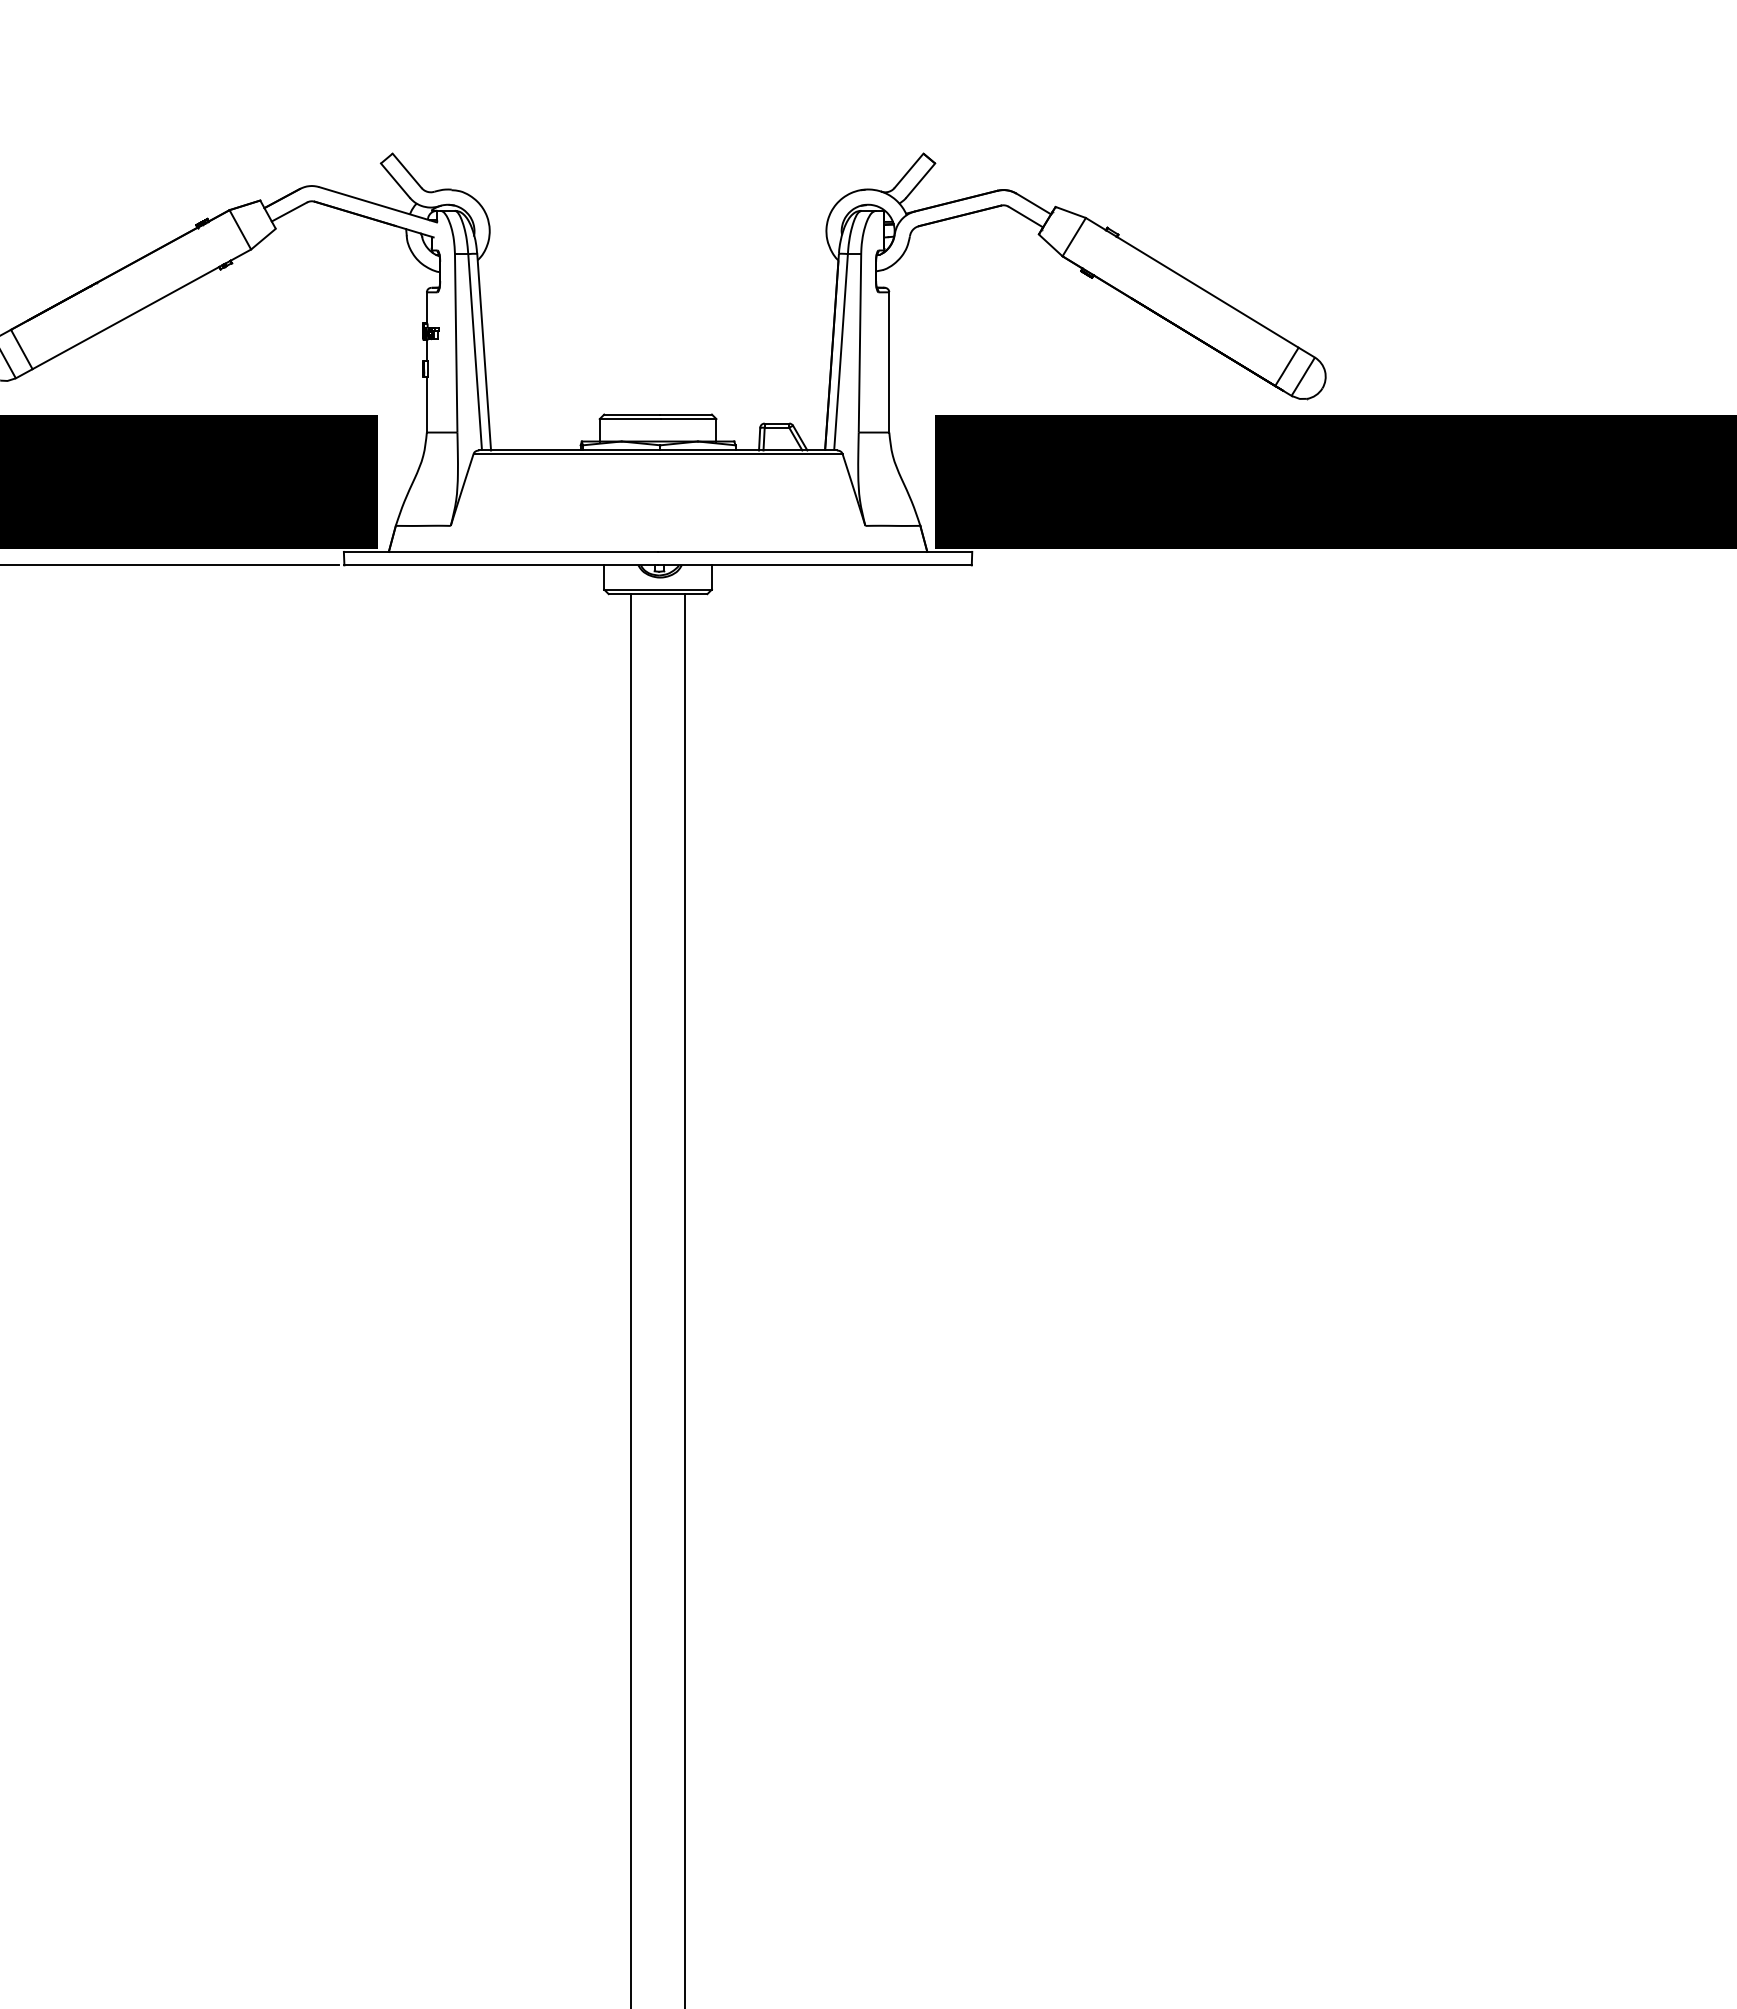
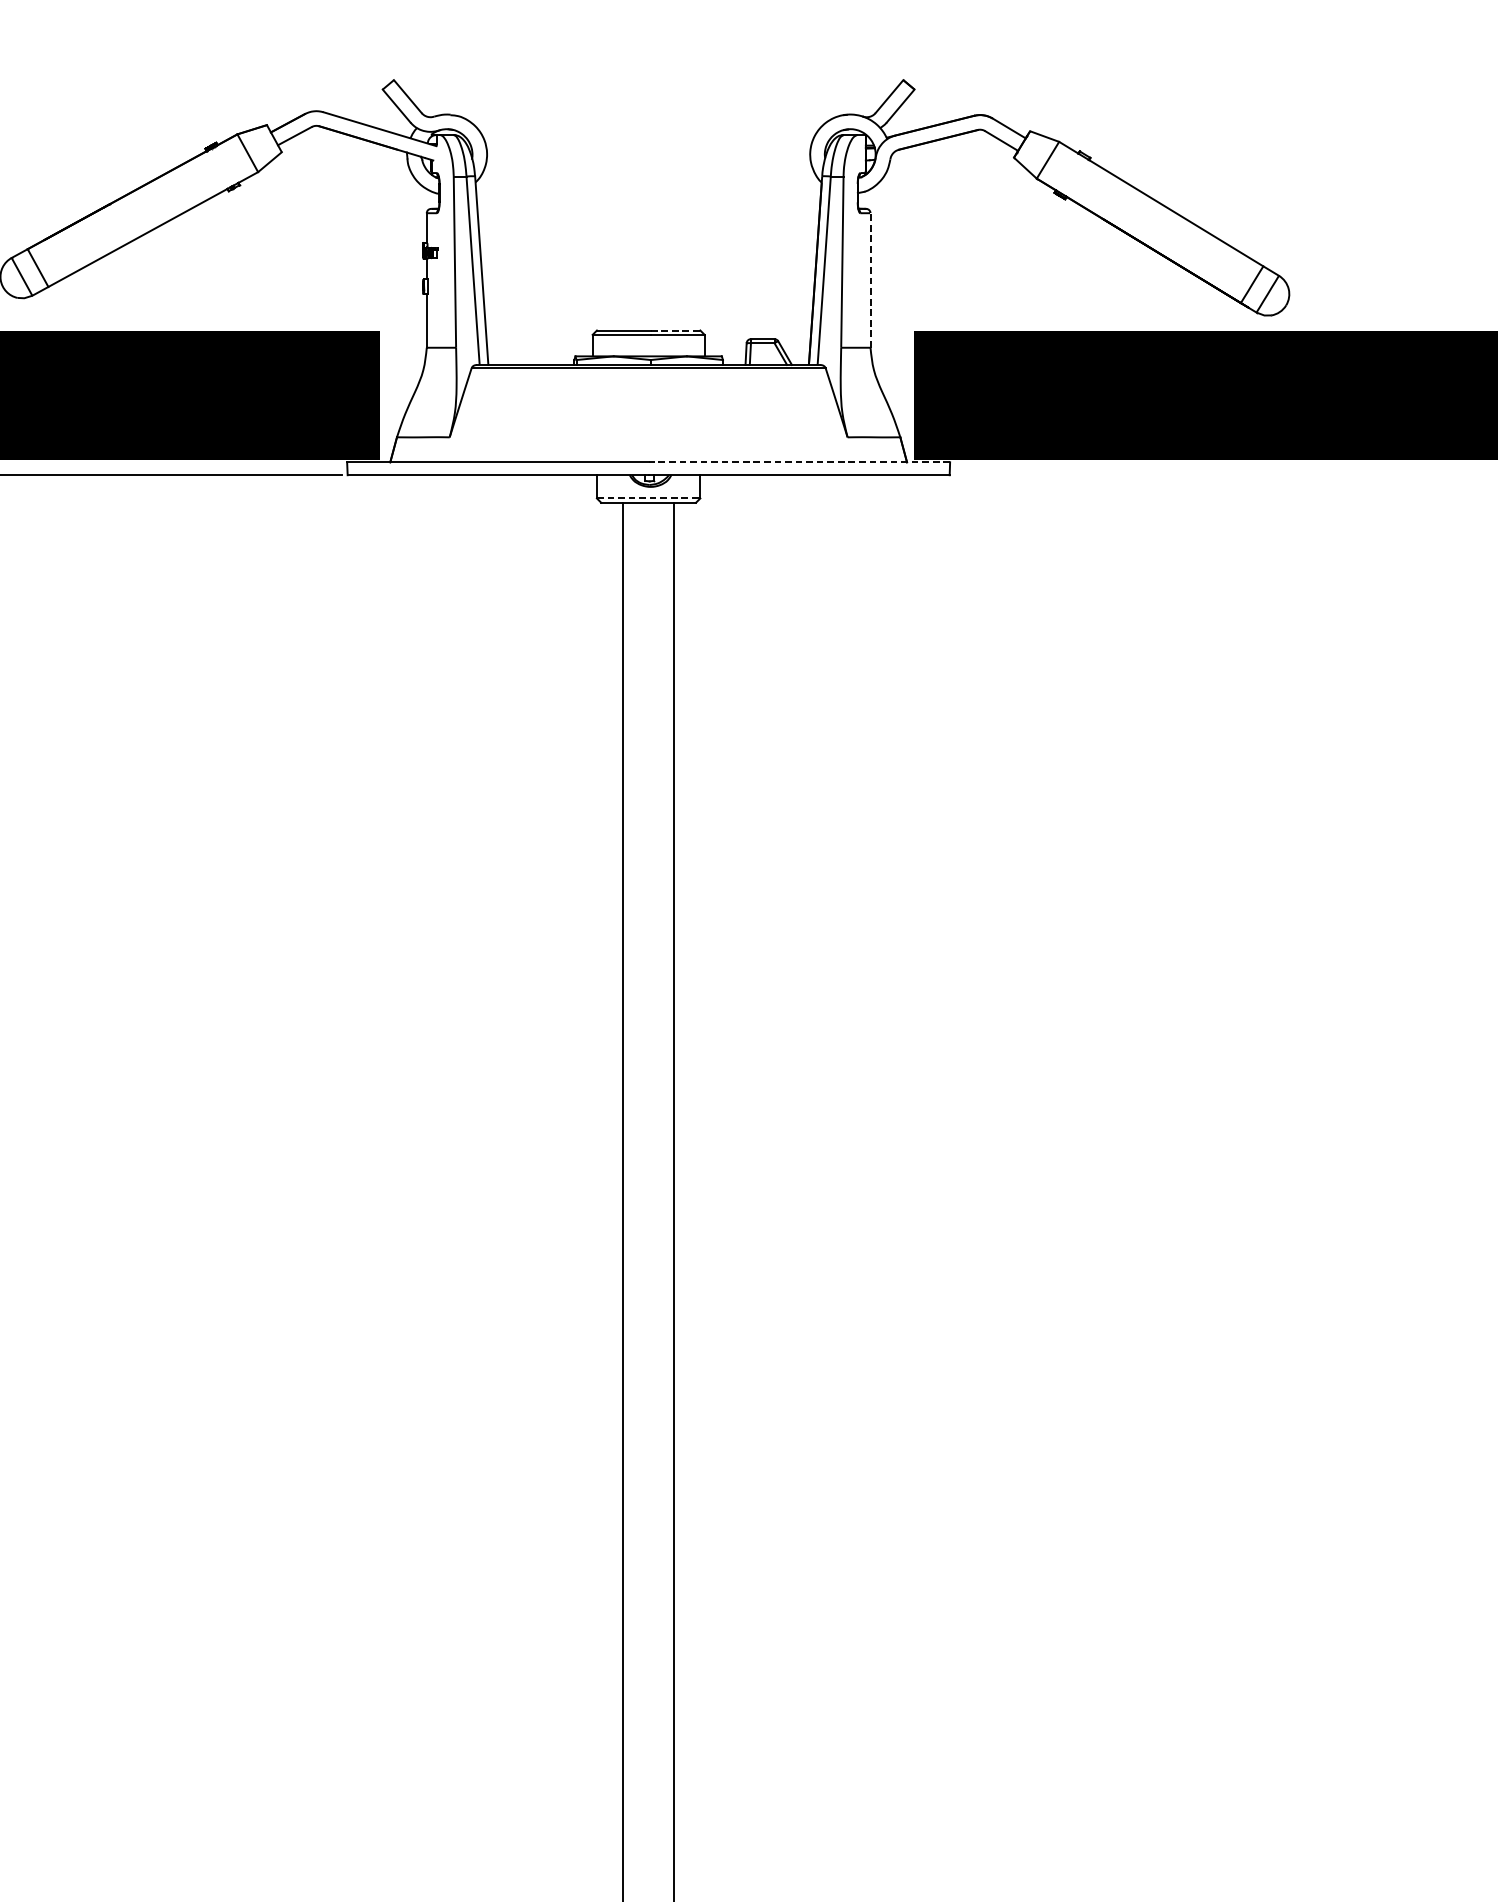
line: (889, 361) -> (870, 279), solid -> dashed
line: (686, 414) -> (675, 330), solid -> dashed
line: (814, 551) -> (798, 461), solid -> dashed
line: (658, 589) -> (649, 498), solid -> dashed

